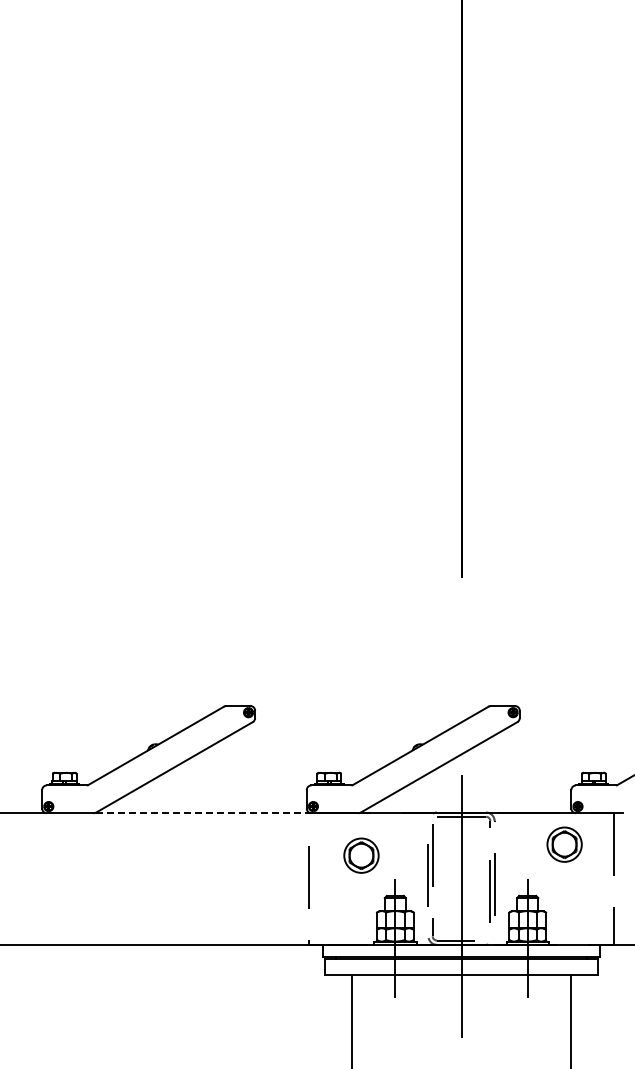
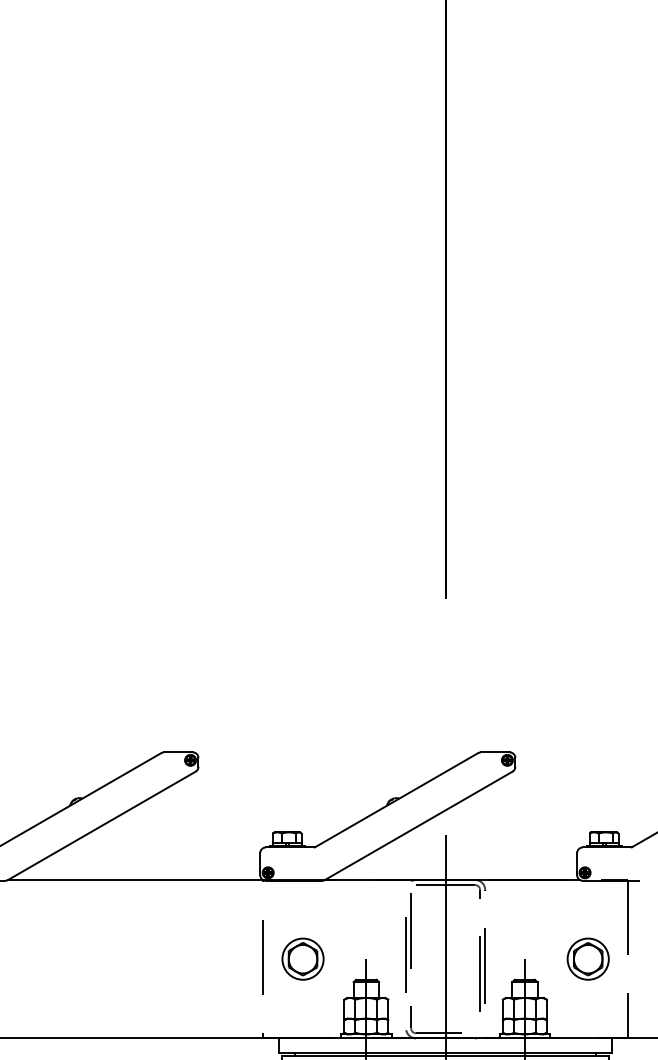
line: (203, 812) -> (136, 879), dashed -> solid
part: (564, 844) -> (588, 958), moved
part: (361, 855) -> (303, 958), moved

